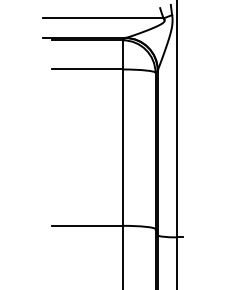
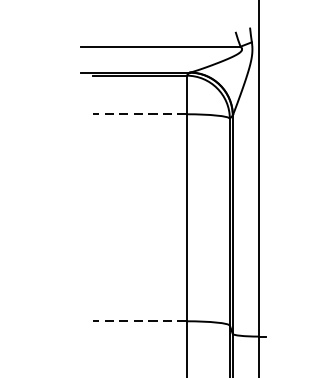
line: (87, 69) -> (139, 114), solid -> dashed
line: (87, 225) -> (139, 320), solid -> dashed

